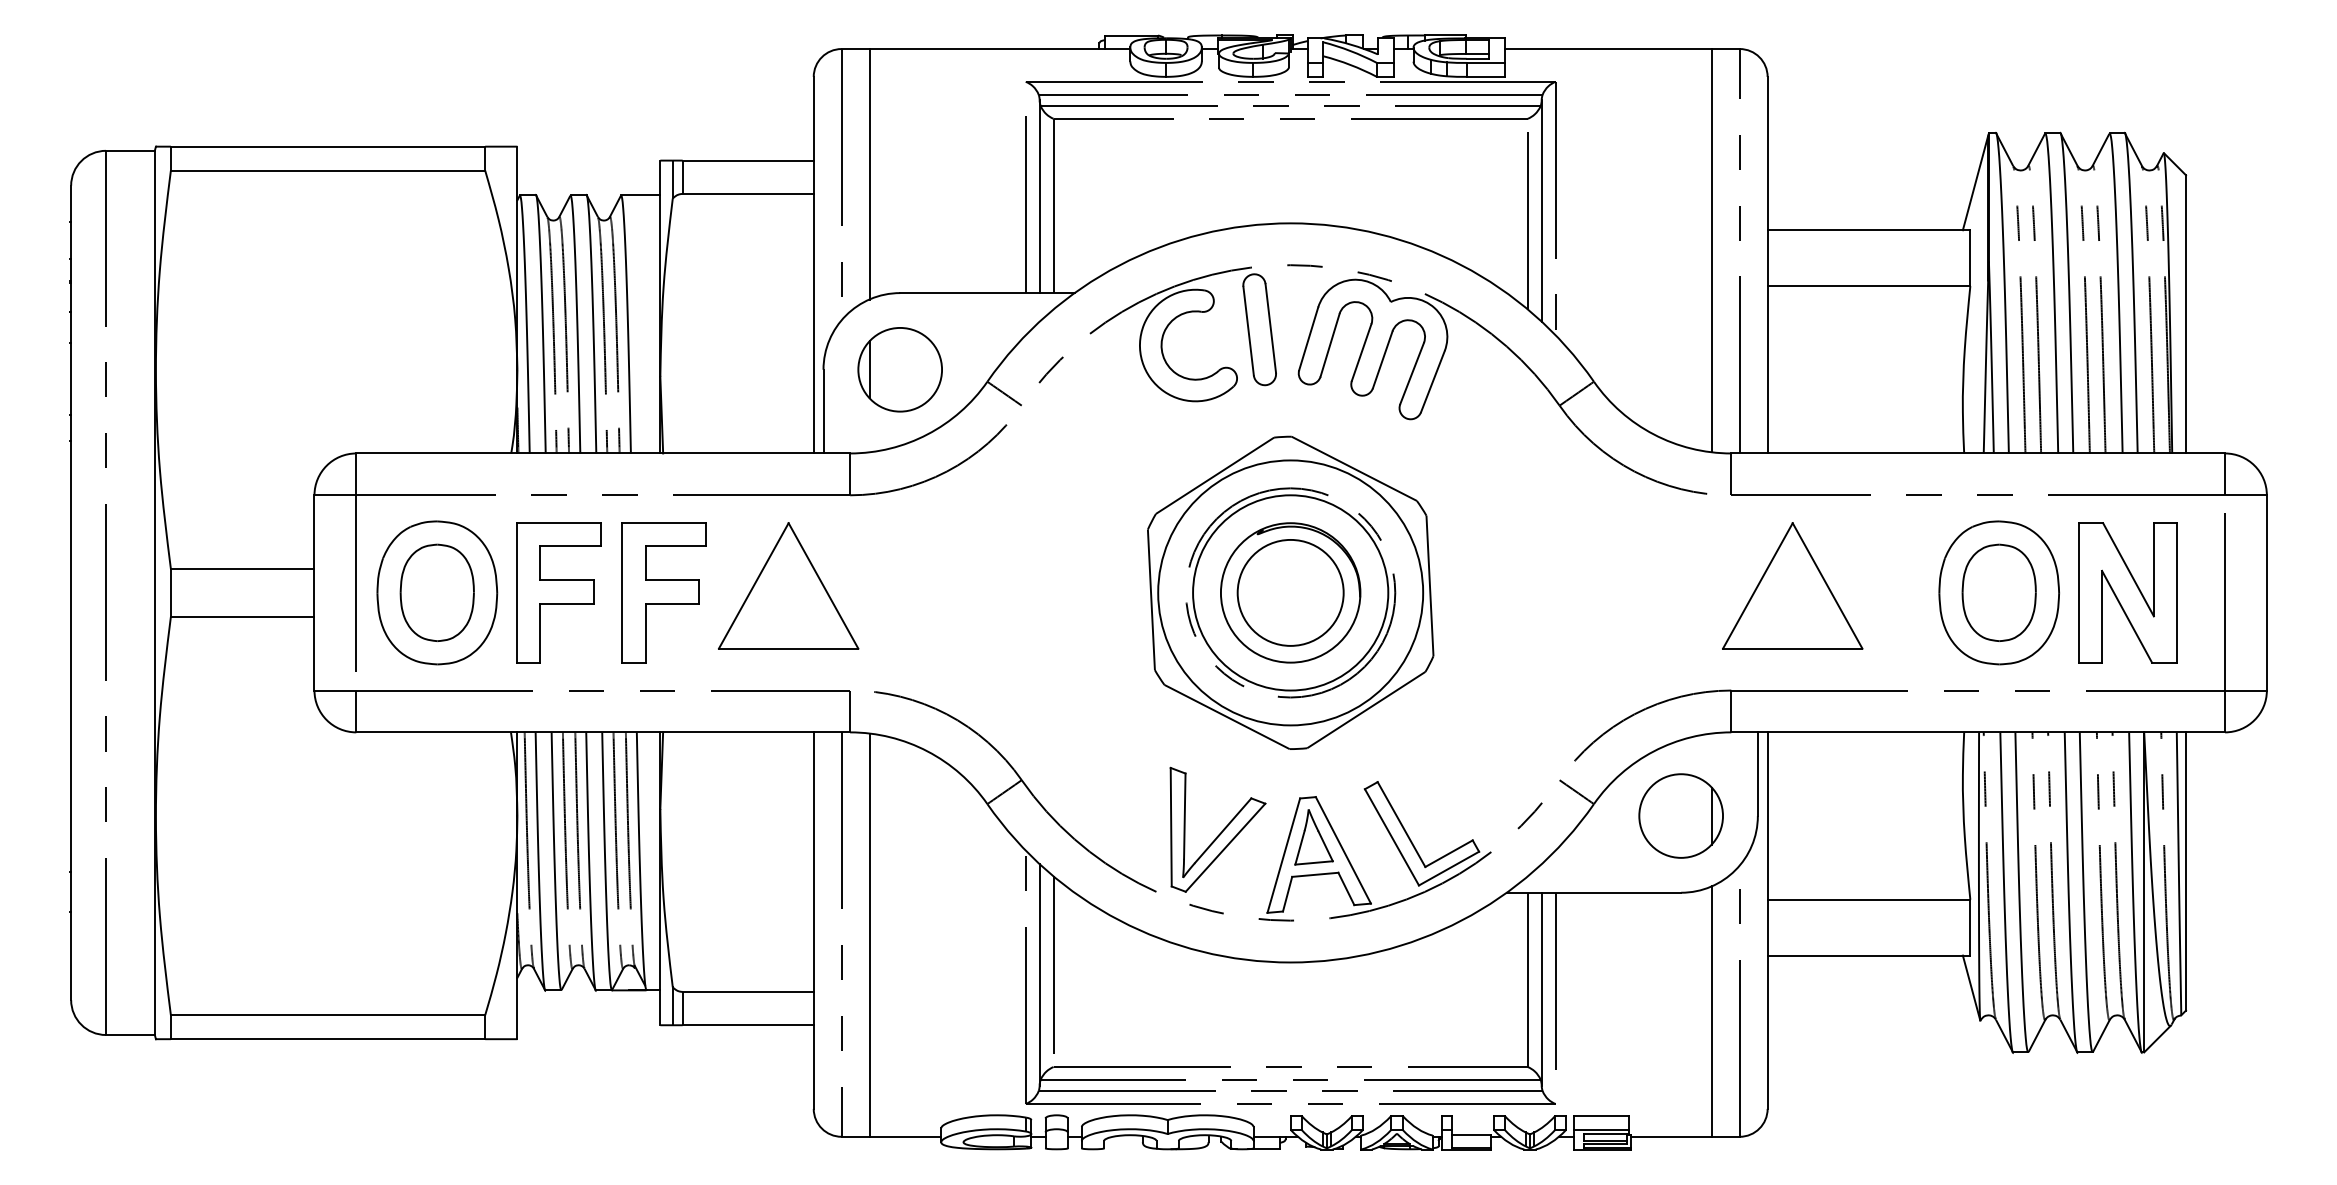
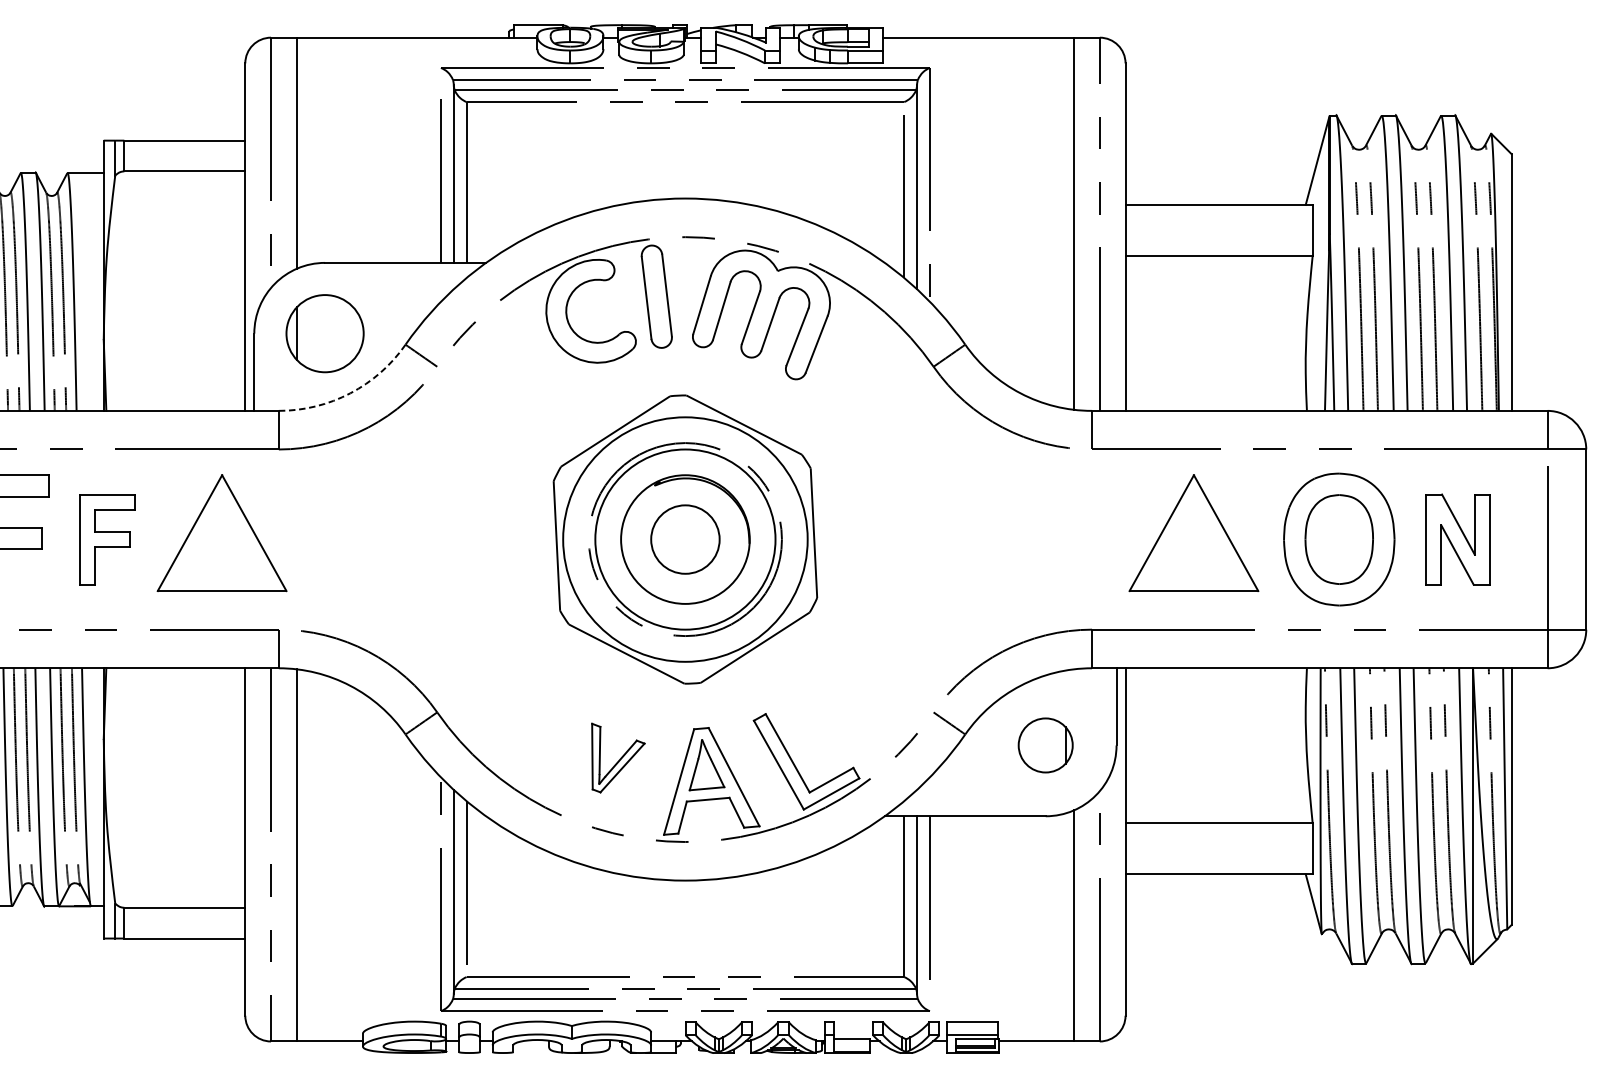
arc: (927, 434) -> (350, 393), solid -> dashed
part: (1792, 585) -> (1193, 532), moved
part: (663, 592) -> (106, 539), size x0.7
circle: (1290, 592) -> (685, 539), size x0.7
part: (2127, 592) -> (1457, 539), size x0.7
part: (1680, 815) -> (1045, 744), size x0.7
part: (1217, 829) -> (617, 757), size x0.6

